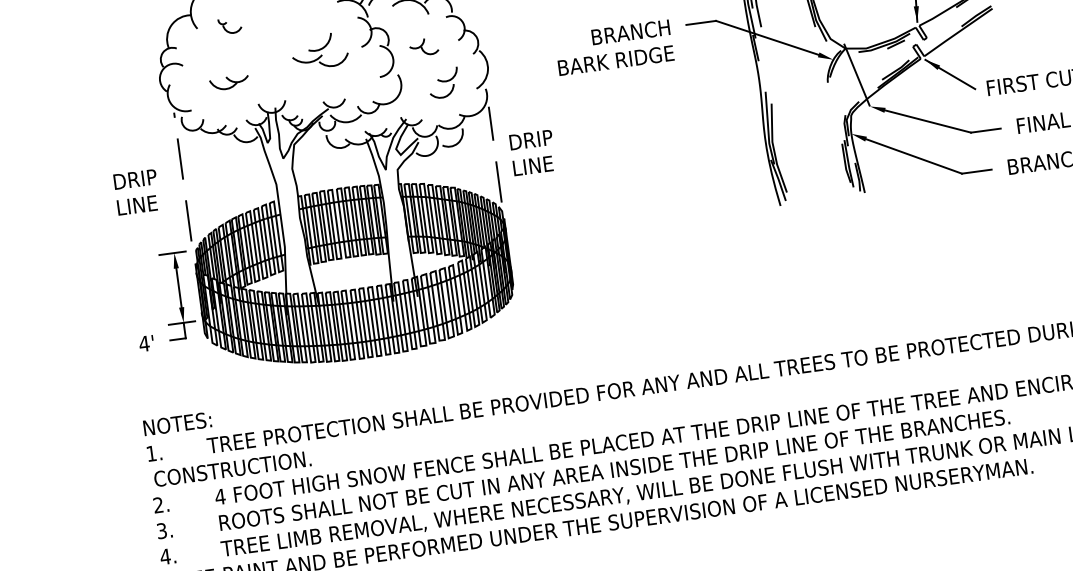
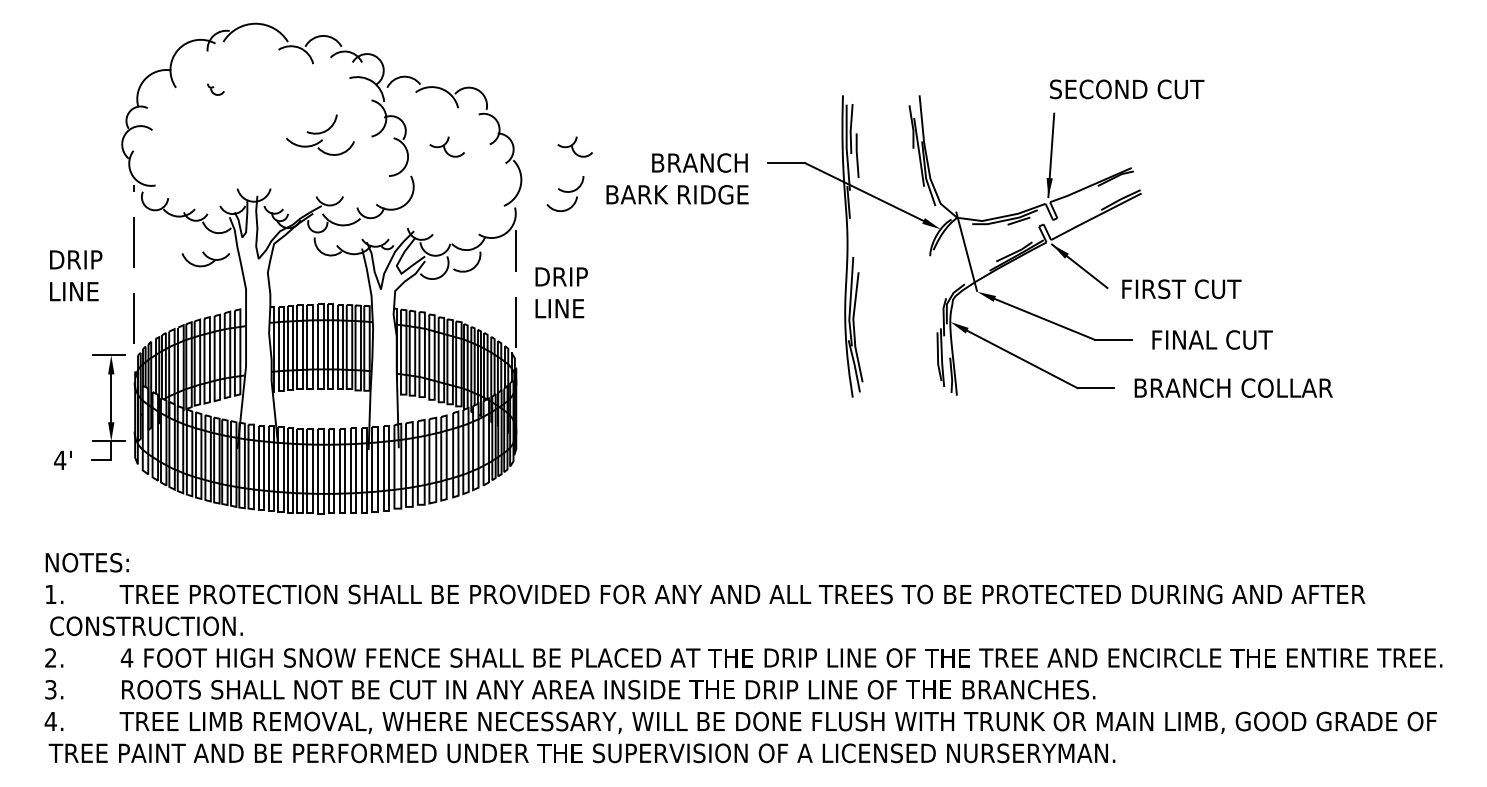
part: (229, 25) -> (215, 89), size x0.6
part: (527, 32) -> (574, 146), added
part: (229, 82) -> (205, 259), moved
part: (444, 83) -> (565, 194), moved

